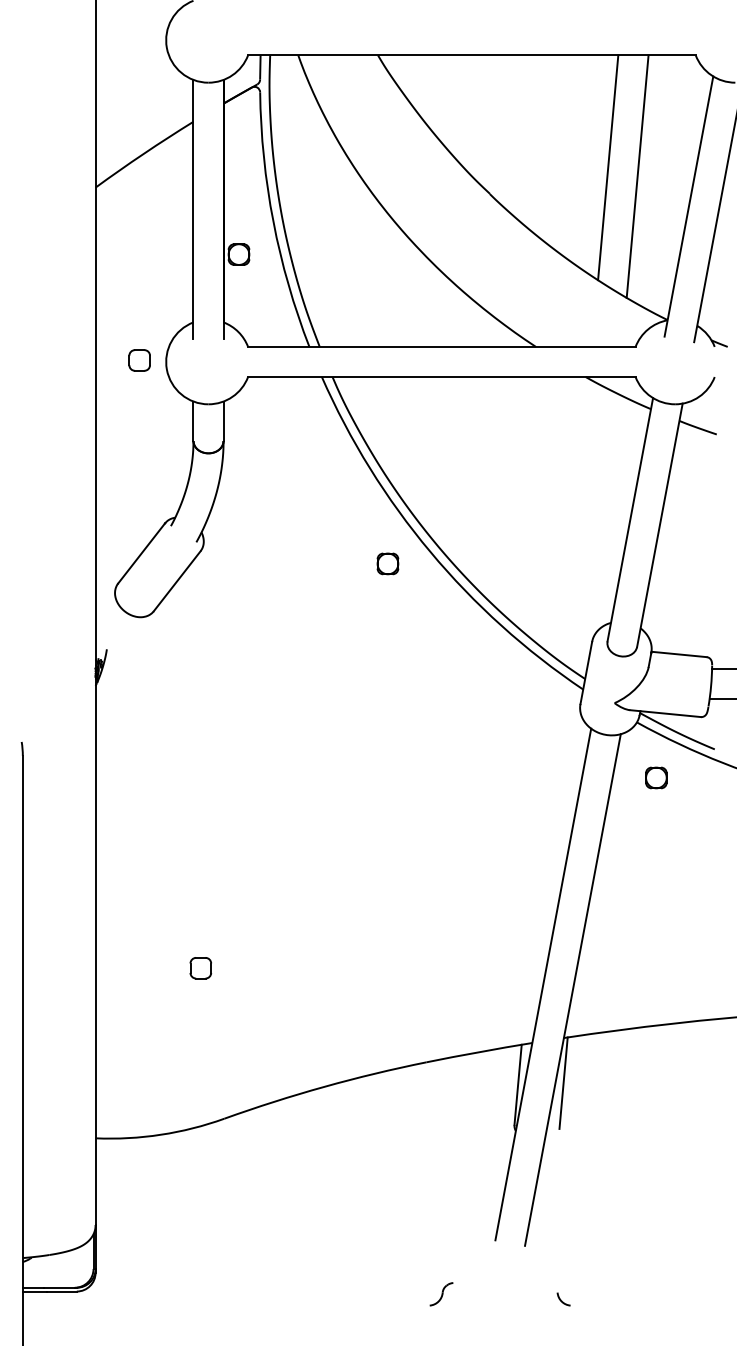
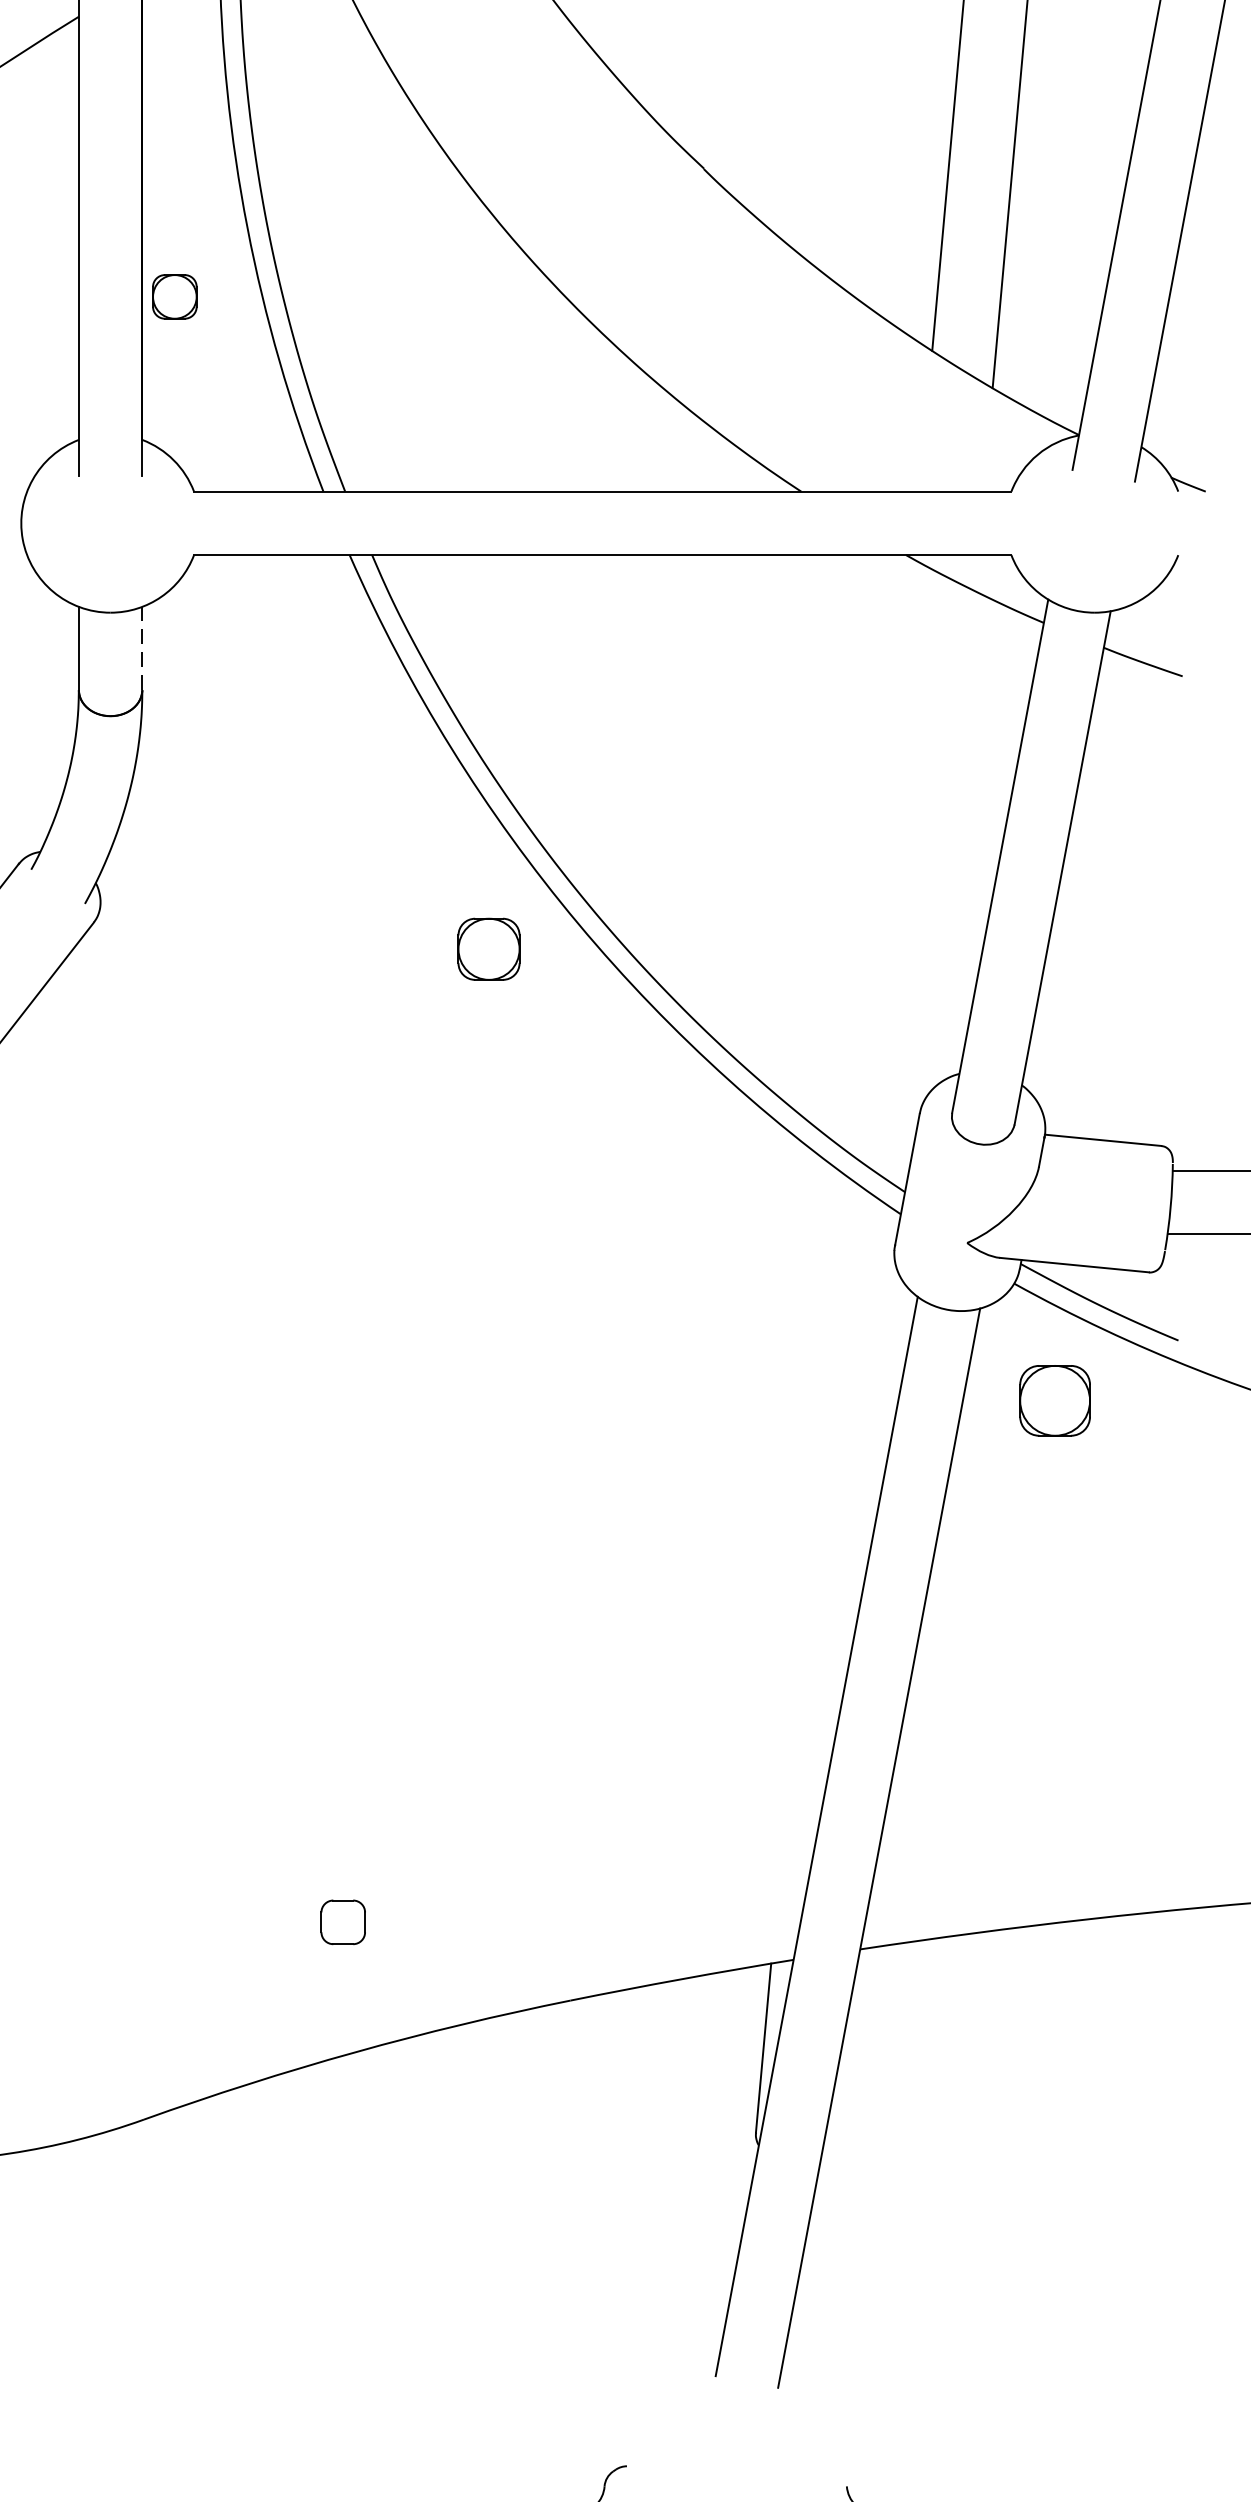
line: (223, 421) -> (142, 648), solid -> dashed
part: (387, 563) -> (488, 948), size x1.4
part: (656, 777) -> (1055, 1399), size x1.6
part: (200, 968) -> (342, 1922), moved
line: (563, 1082) -> (859, 2043), removed

